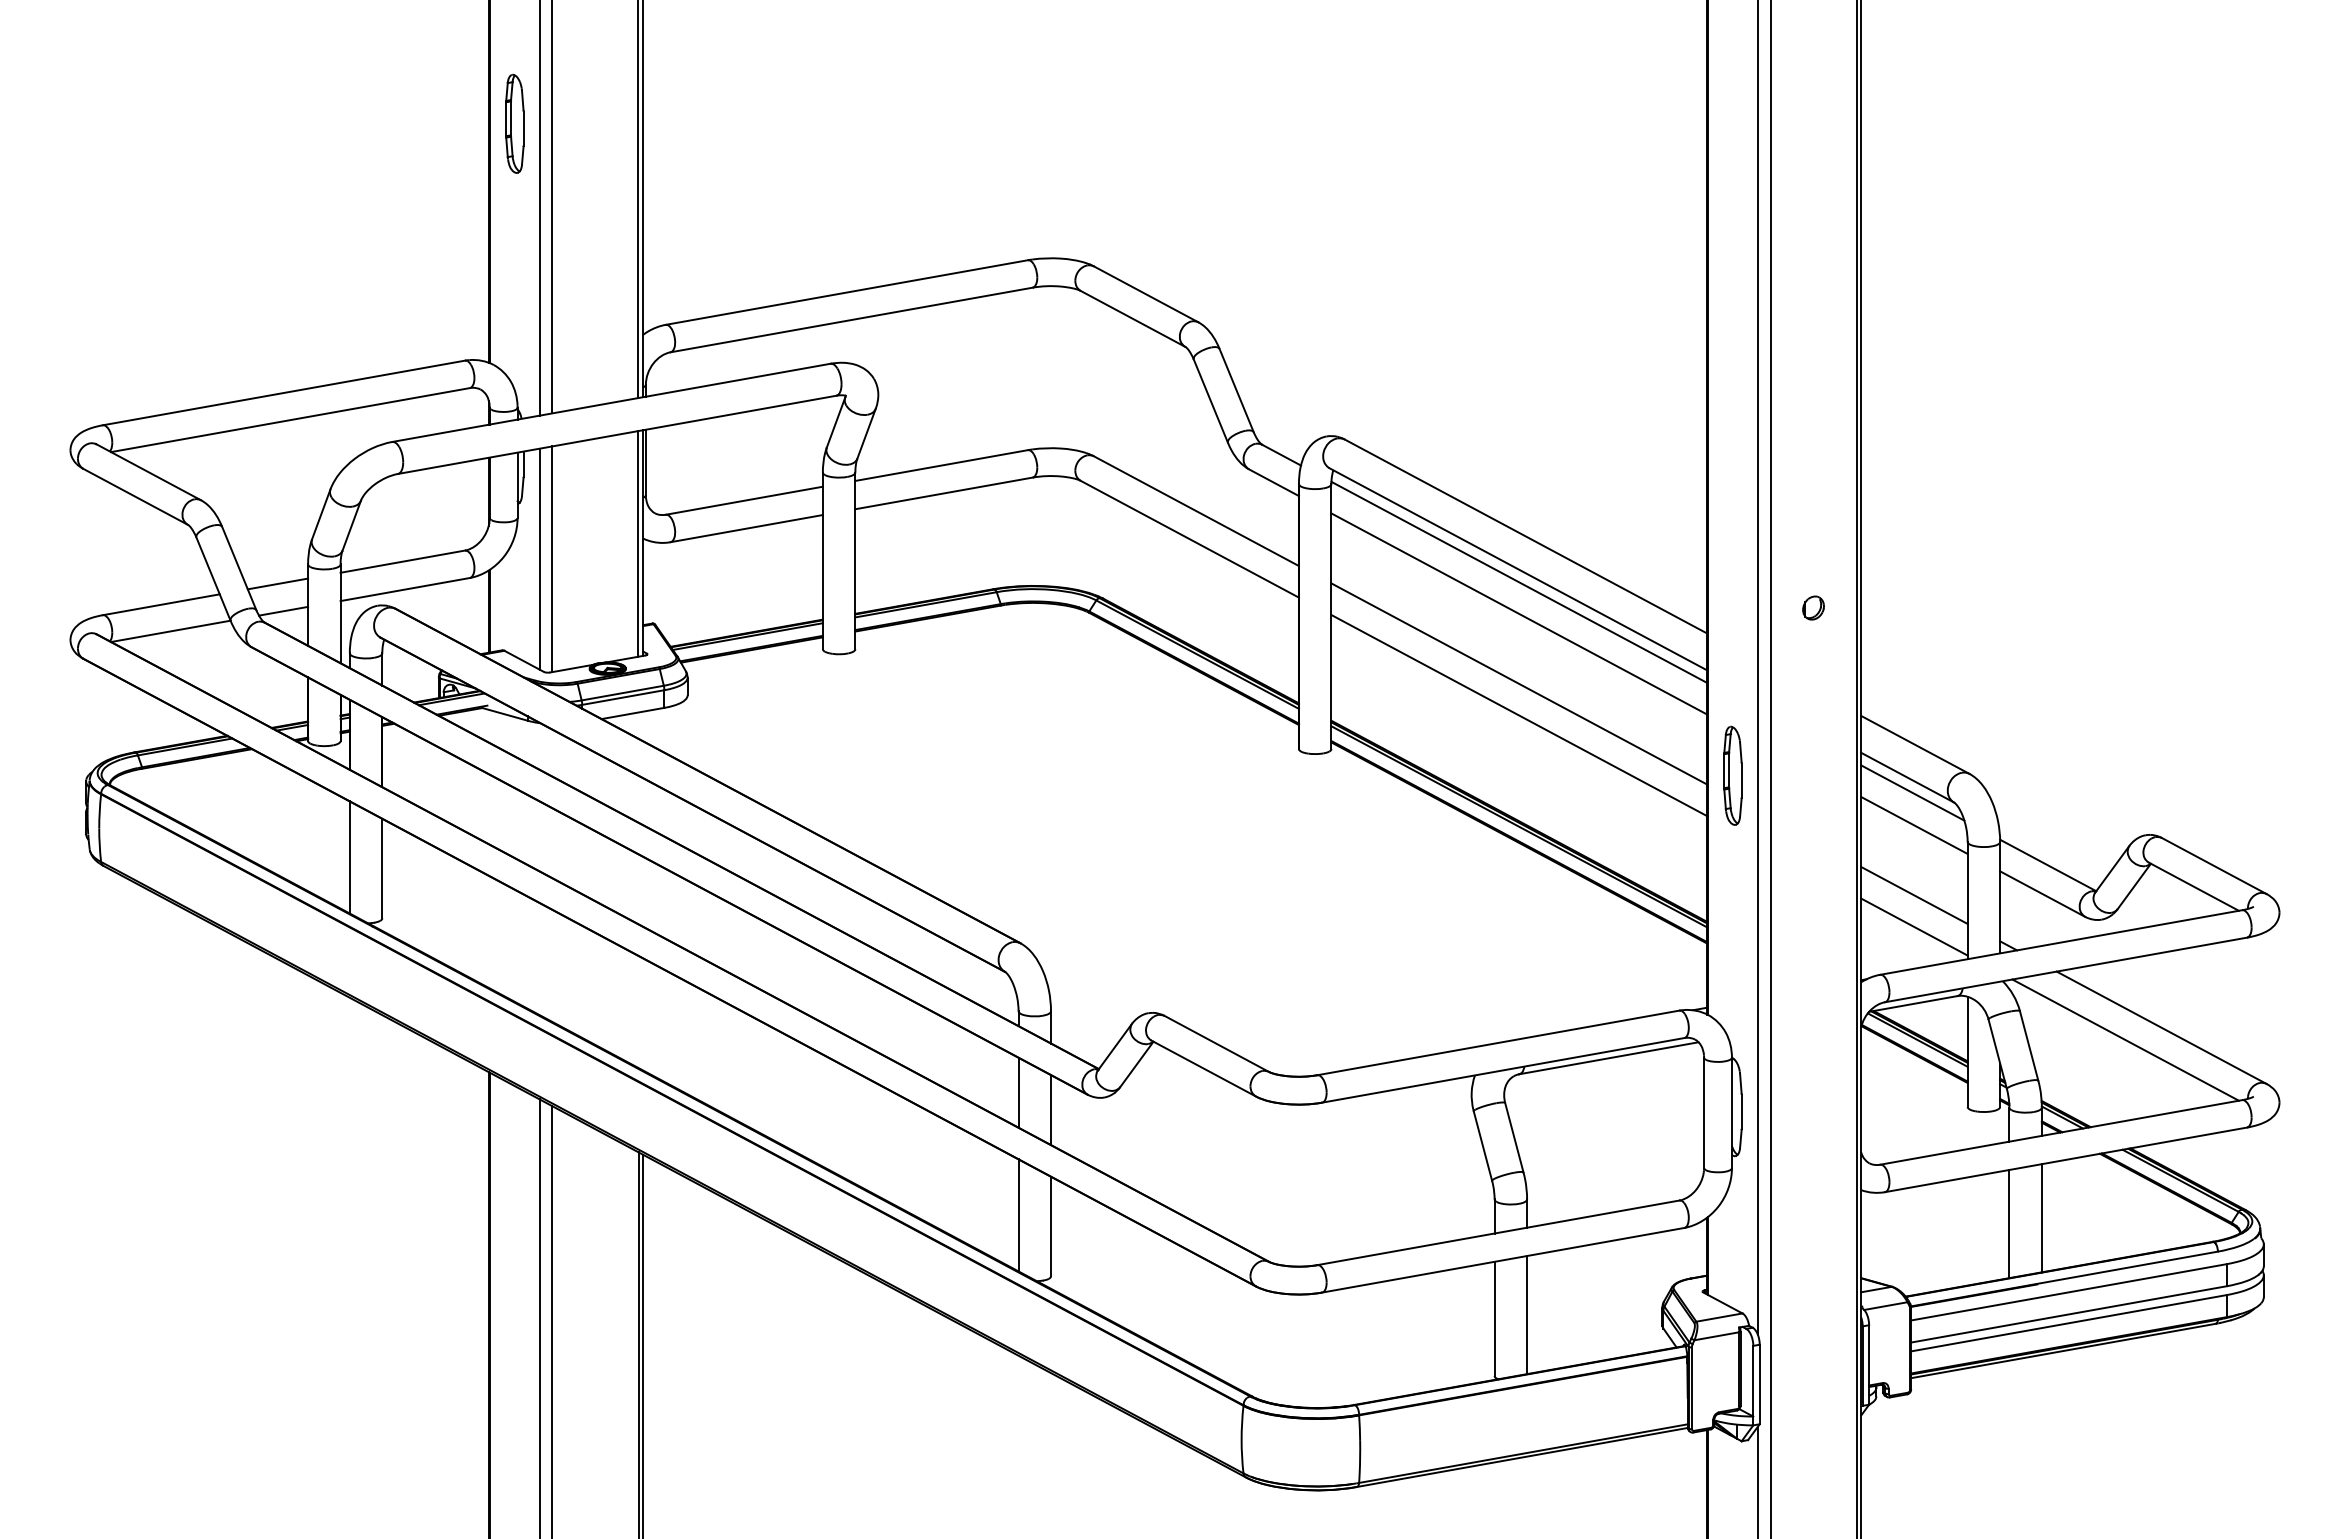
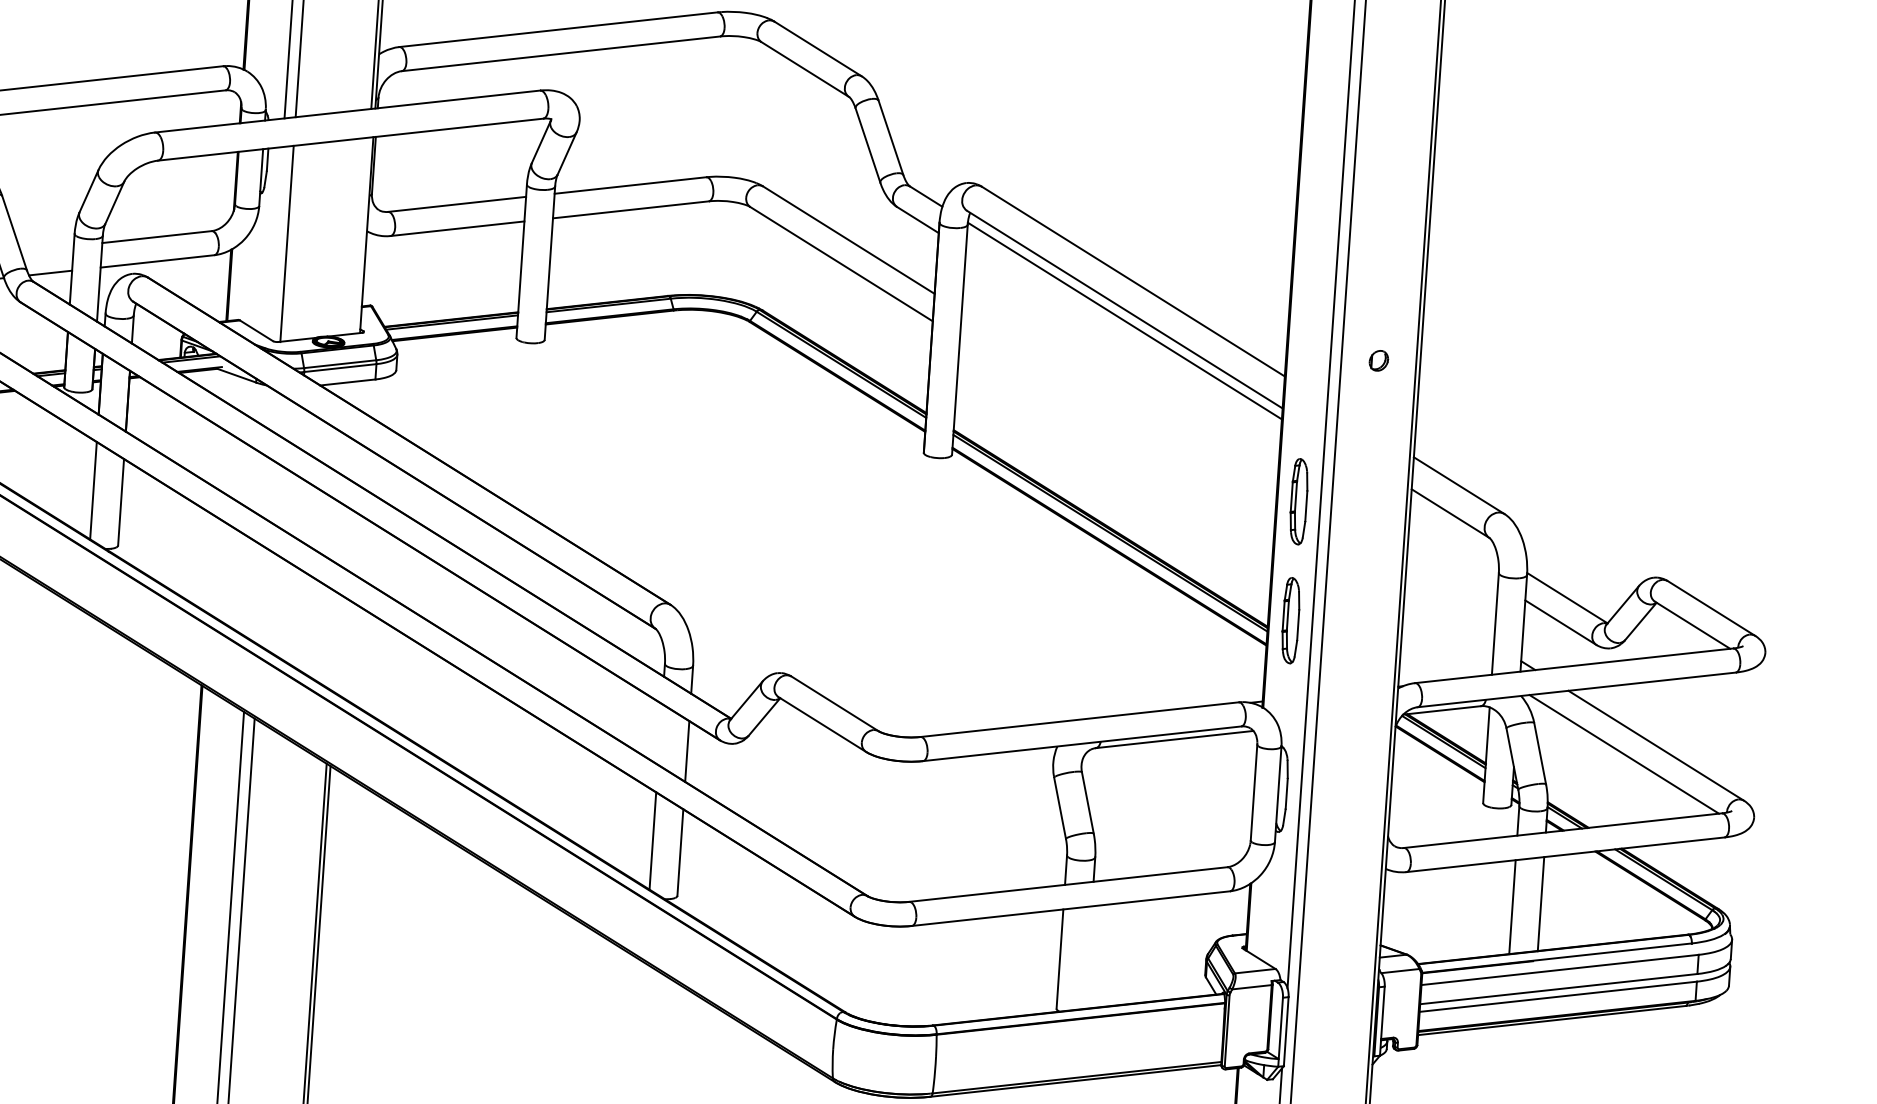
line: (638, 543) -> (362, 235), removed
line: (539, 558) -> (275, 242), removed
line: (277, 583) -> (46, 248), removed
line: (1518, 613) -> (1122, 348), removed
line: (1518, 683) -> (1118, 408), removed
line: (1518, 715) -> (1116, 436), removed
line: (1912, 792) -> (1453, 526), removed
line: (1914, 824) -> (1453, 554), removed
line: (1914, 894) -> (1449, 615), removed
part: (1732, 912) -> (1290, 620), added
line: (1914, 926) -> (1447, 643), removed
line: (1018, 1092) -> (660, 734), removed
line: (1527, 1315) -> (1088, 958), removed

